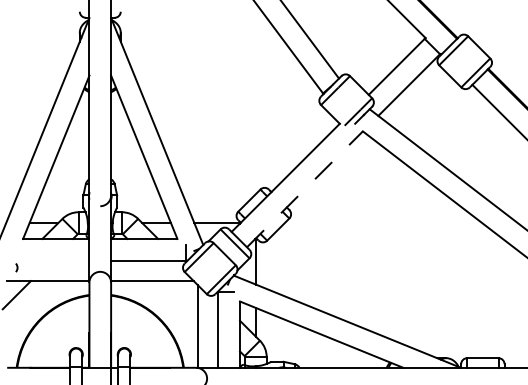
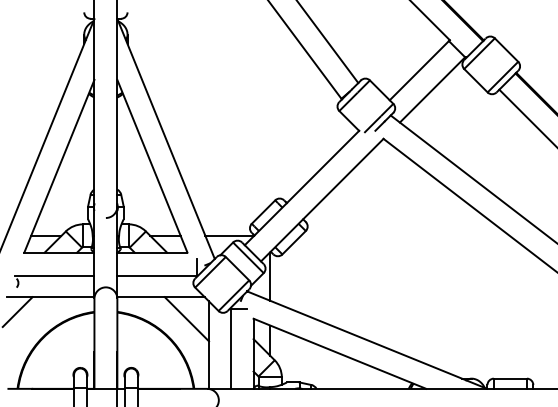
line: (304, 189) -> (321, 200), dashed -> solid
line: (51, 260) -> (54, 275), added
line: (176, 301) -> (186, 318), added

